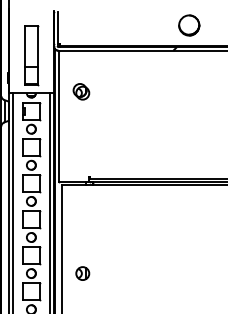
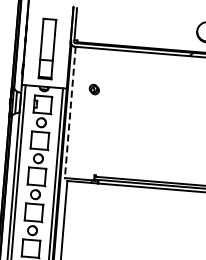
part: (81, 91) -> (94, 89), size x0.6
line: (59, 116) -> (70, 112), solid -> dashed

